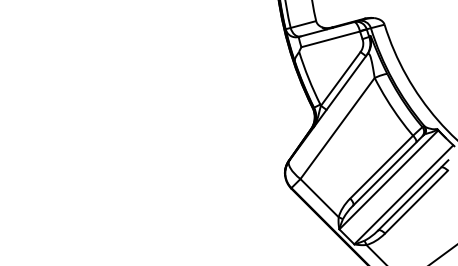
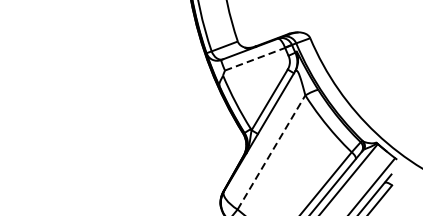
line: (331, 39) -> (255, 59), solid -> dashed
line: (337, 128) -> (271, 152), solid -> dashed

